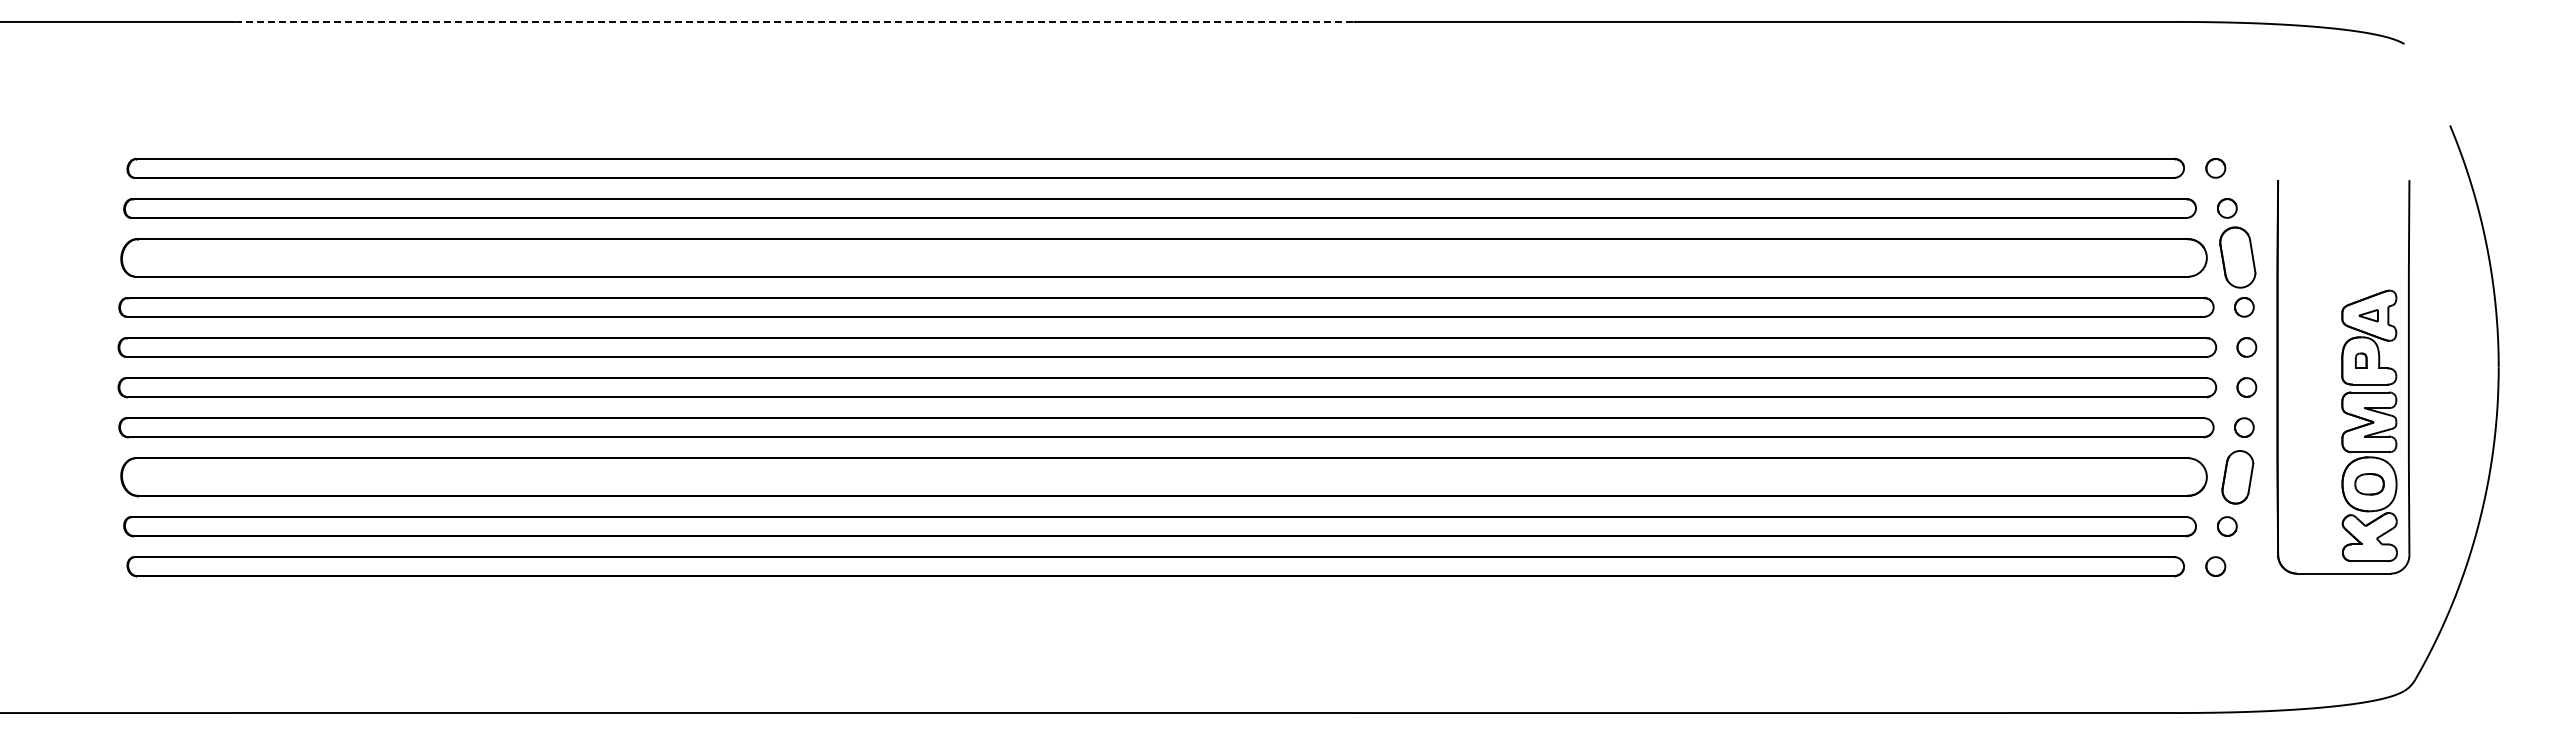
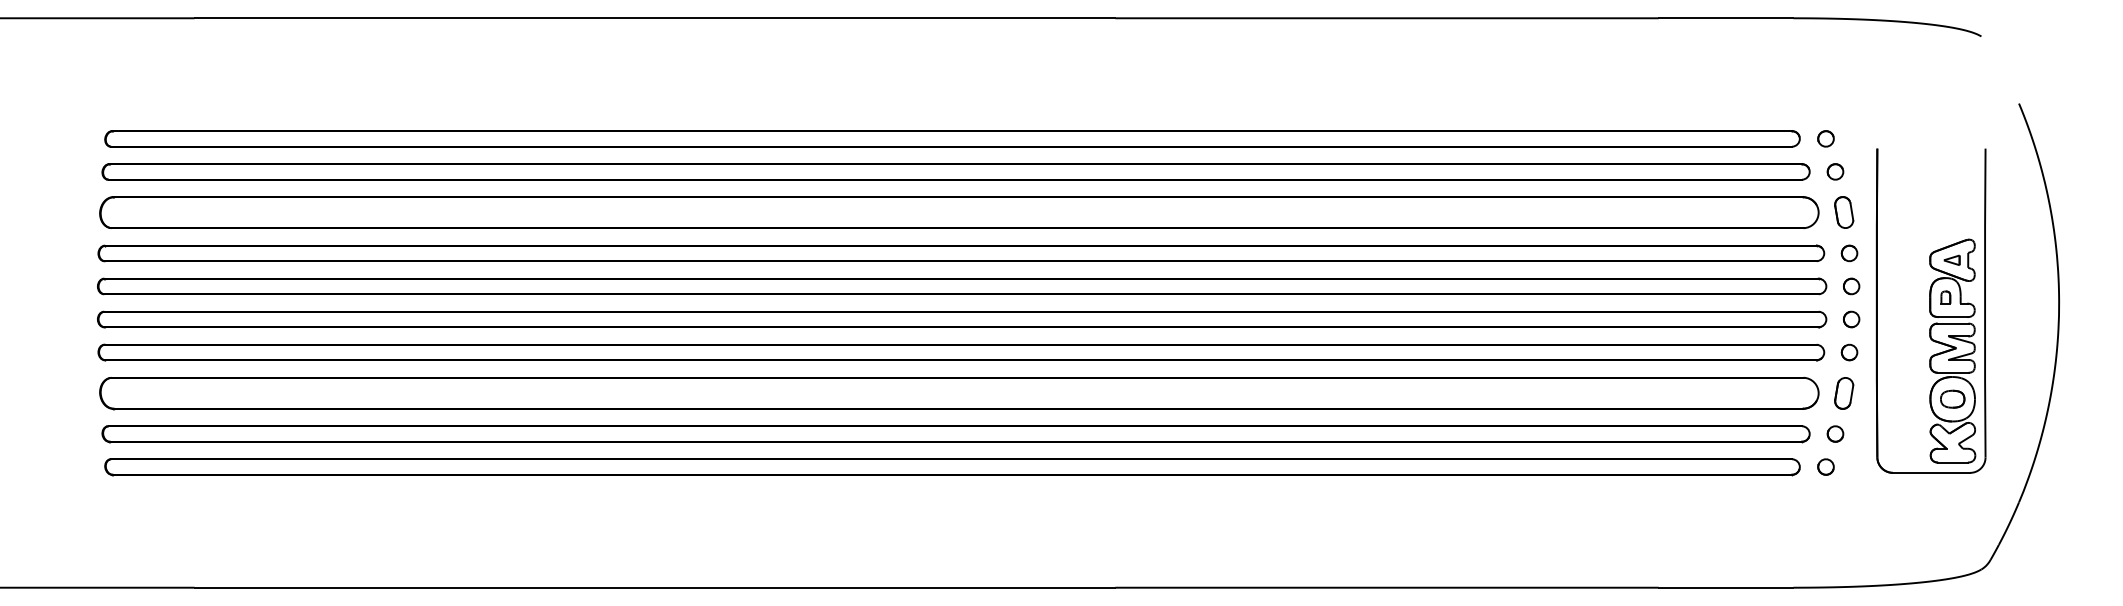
line: (794, 21) -> (654, 17), dashed -> solid
part: (2237, 257) -> (1843, 212), size x0.62
part: (2237, 476) -> (1843, 392), size x0.71

